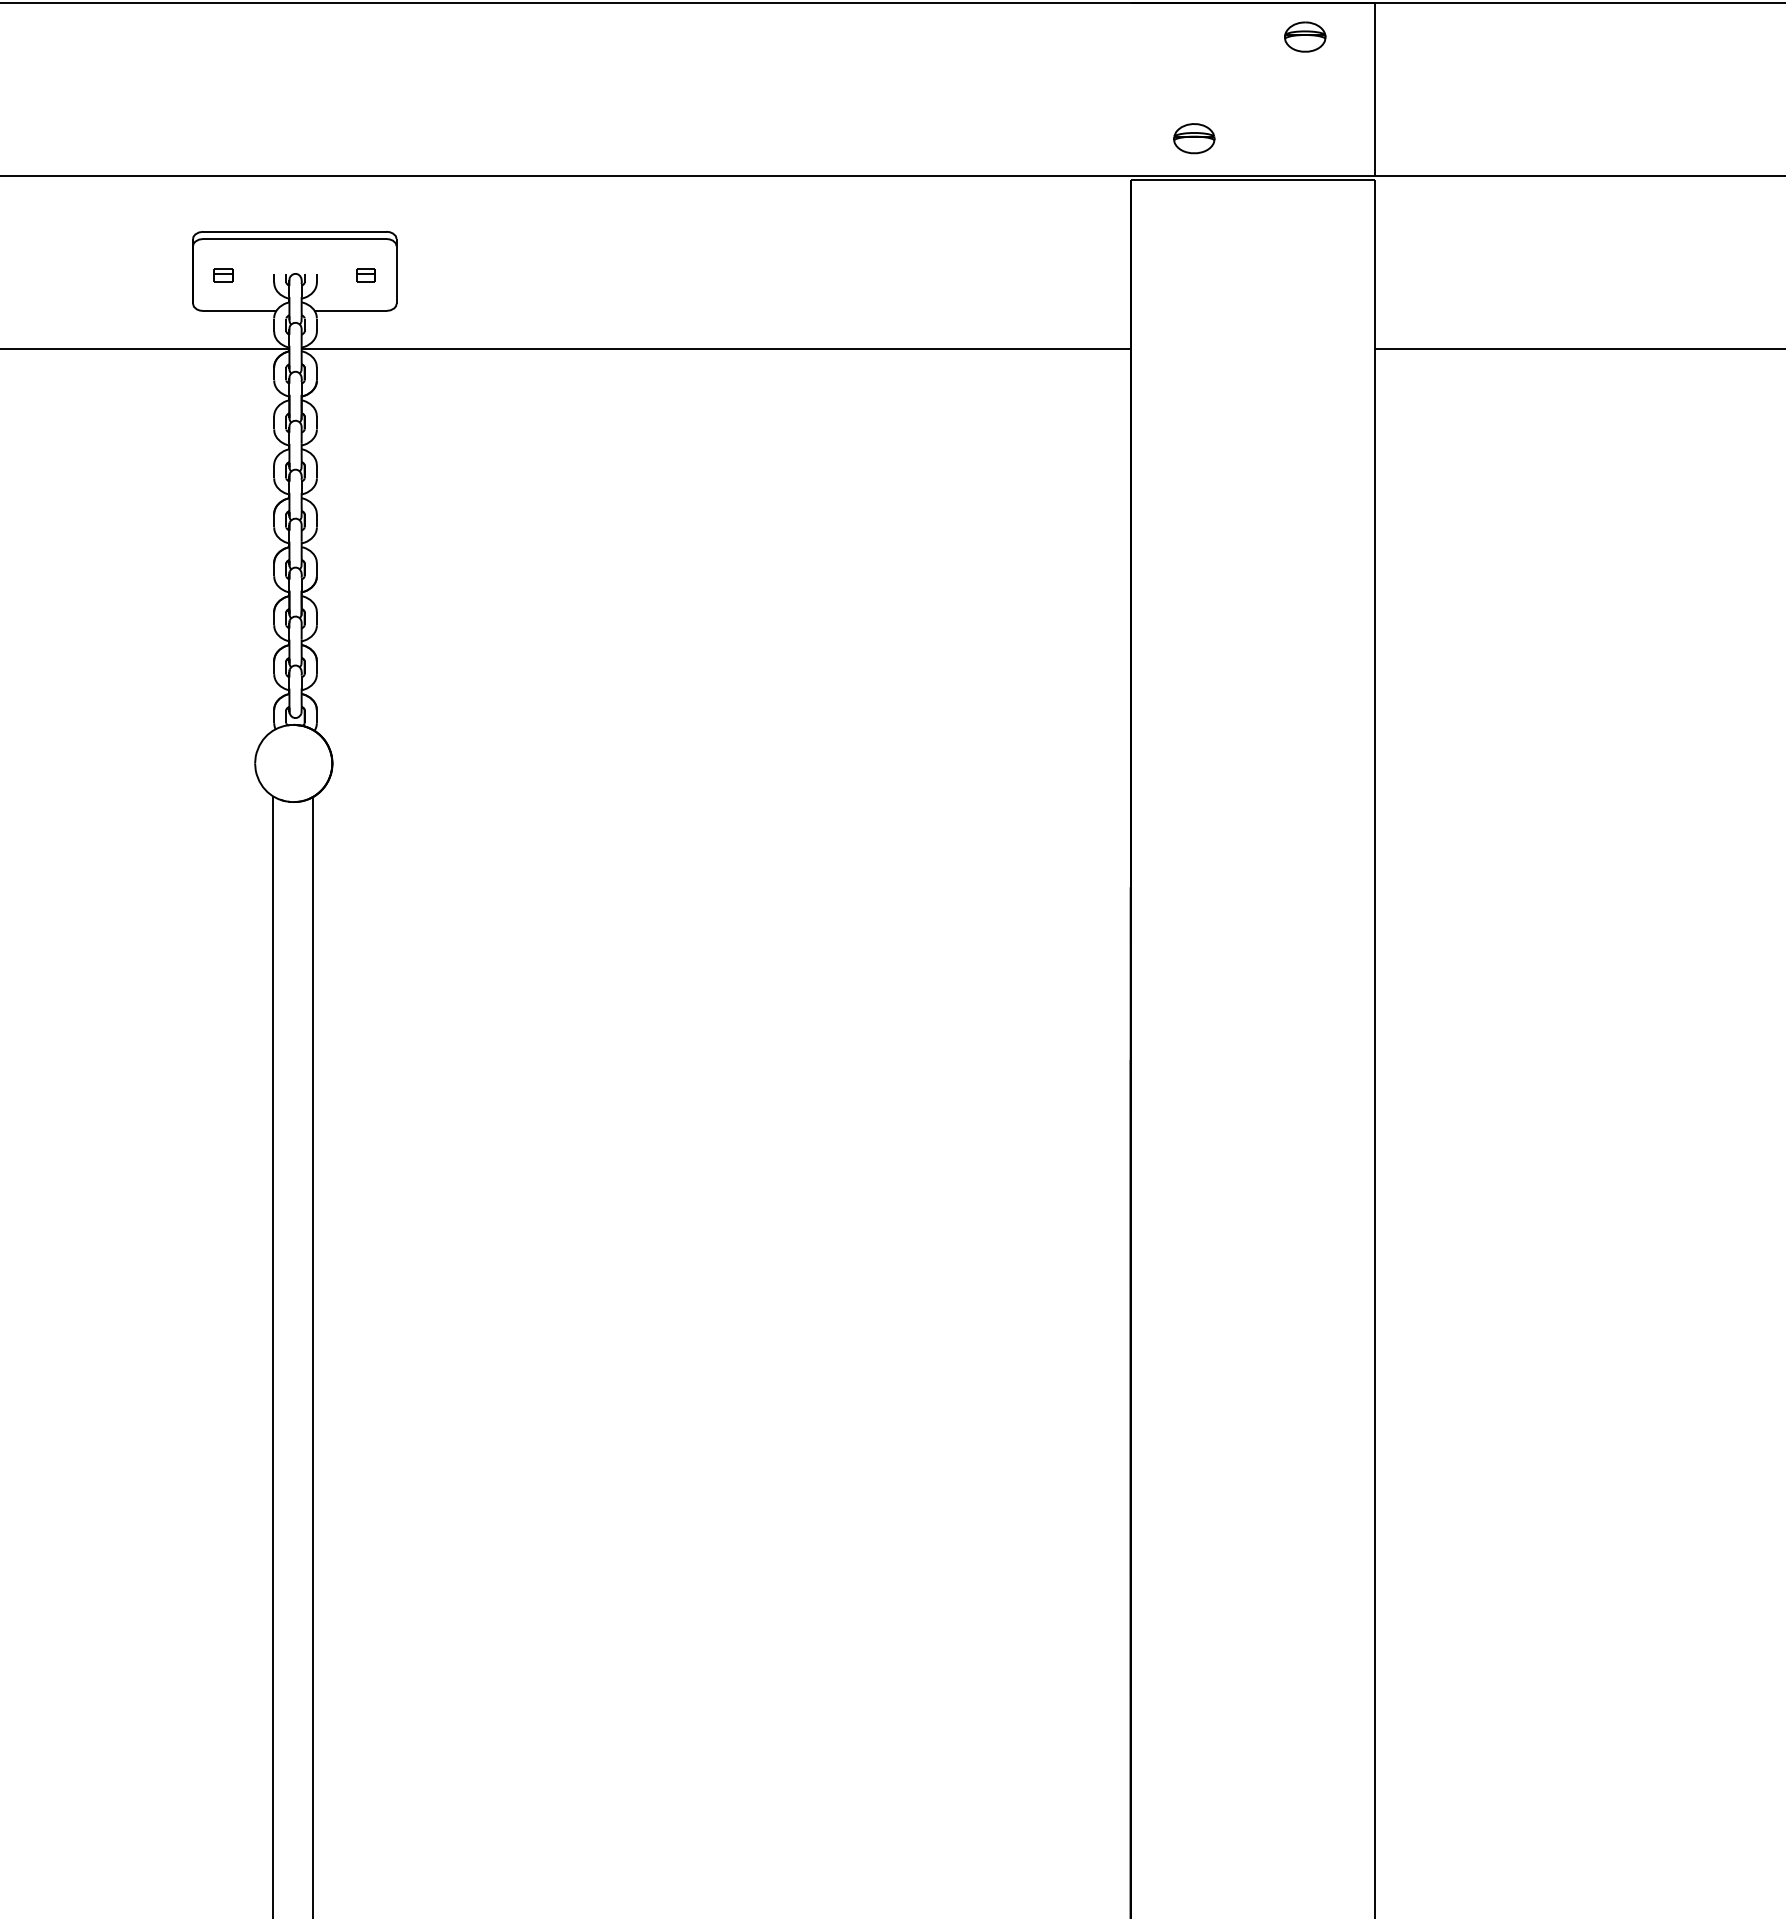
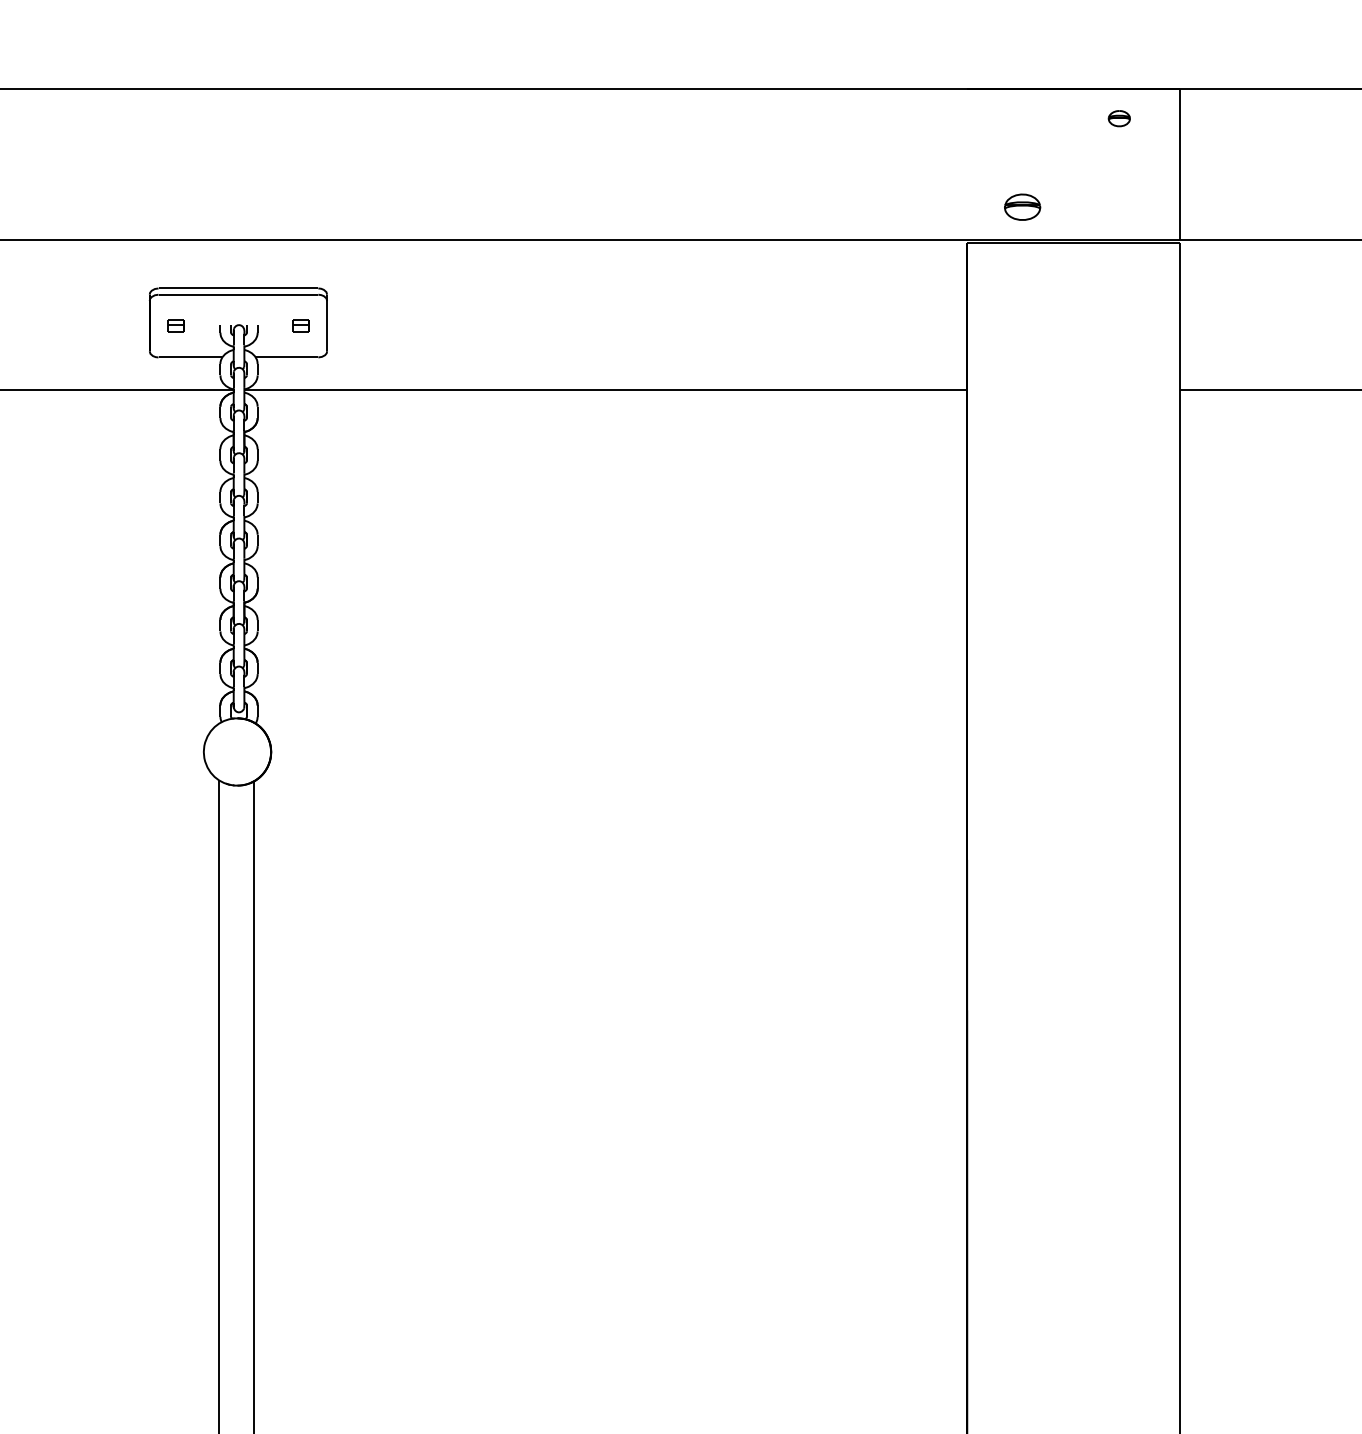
part: (1305, 36) -> (1119, 118), size x0.6

